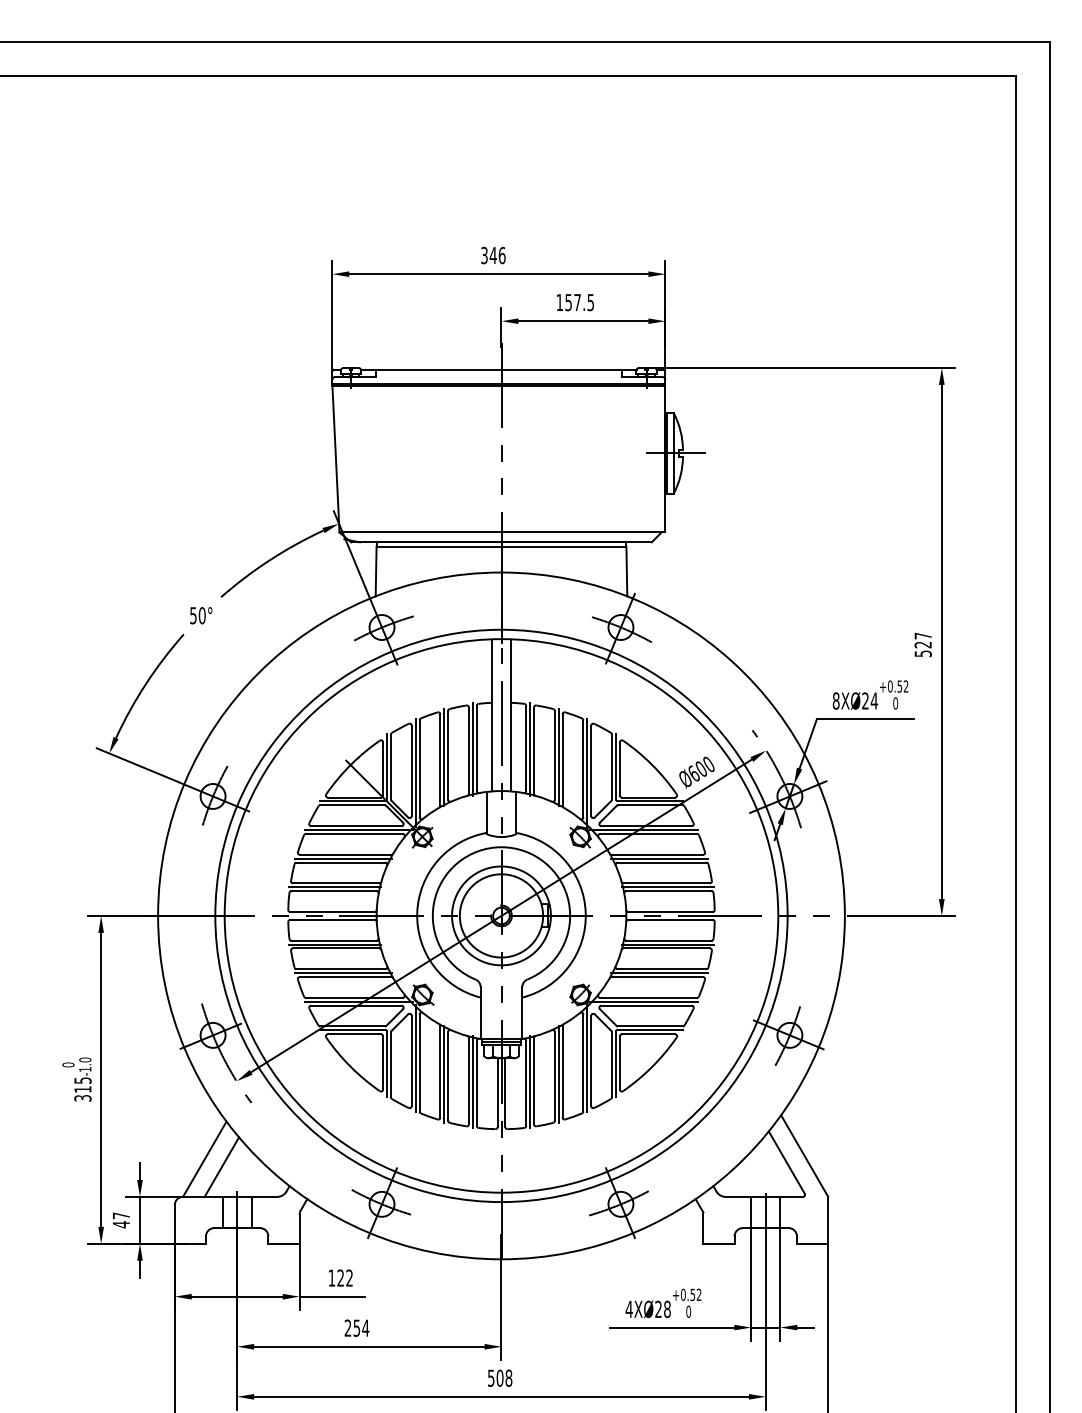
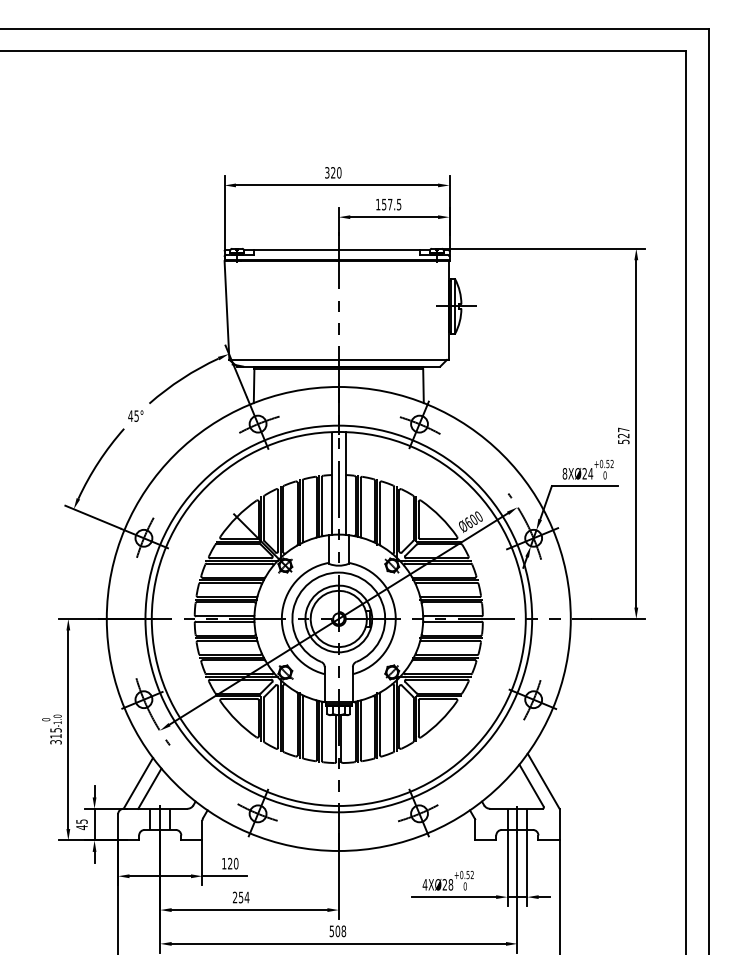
text: (496, 255) -> (335, 172), 346 -> 320
text: (197, 614) -> (133, 415), 50° -> 45°
text: (120, 1215) -> (81, 821), 47 -> 45
text: (348, 1277) -> (235, 863), 122 -> 120

